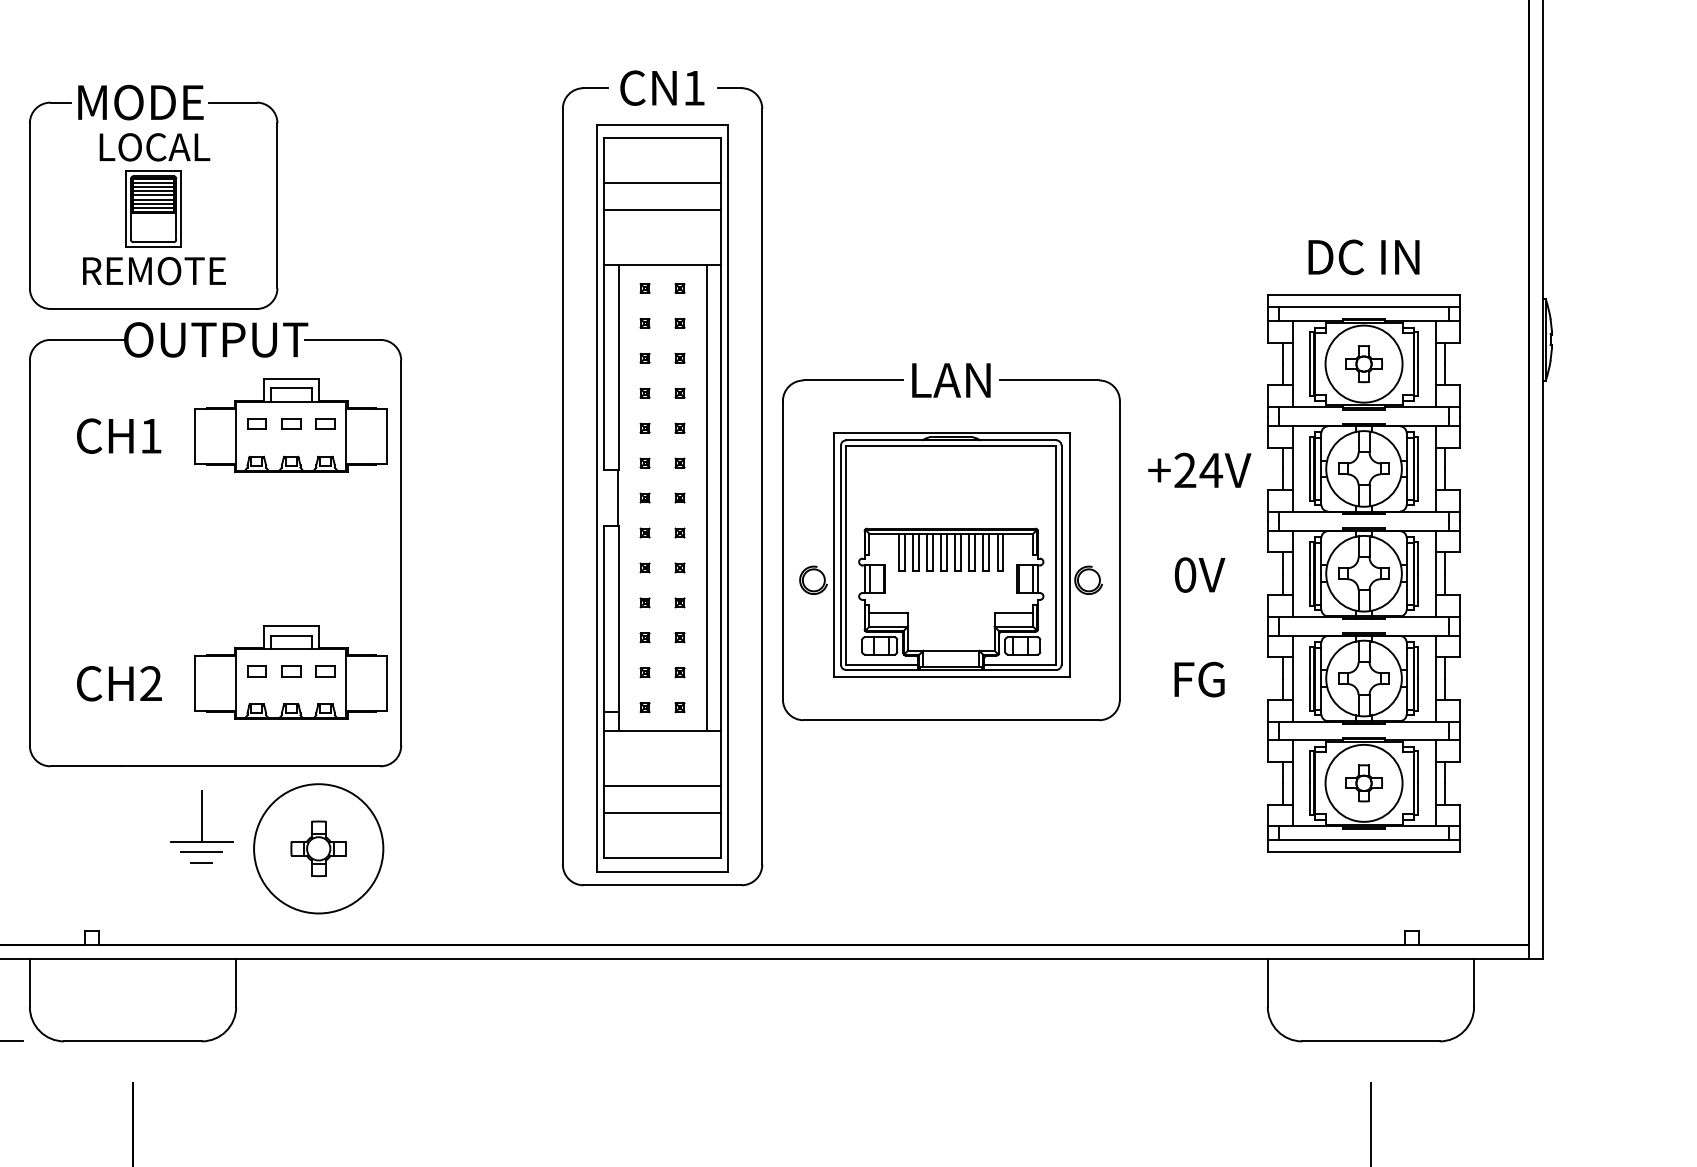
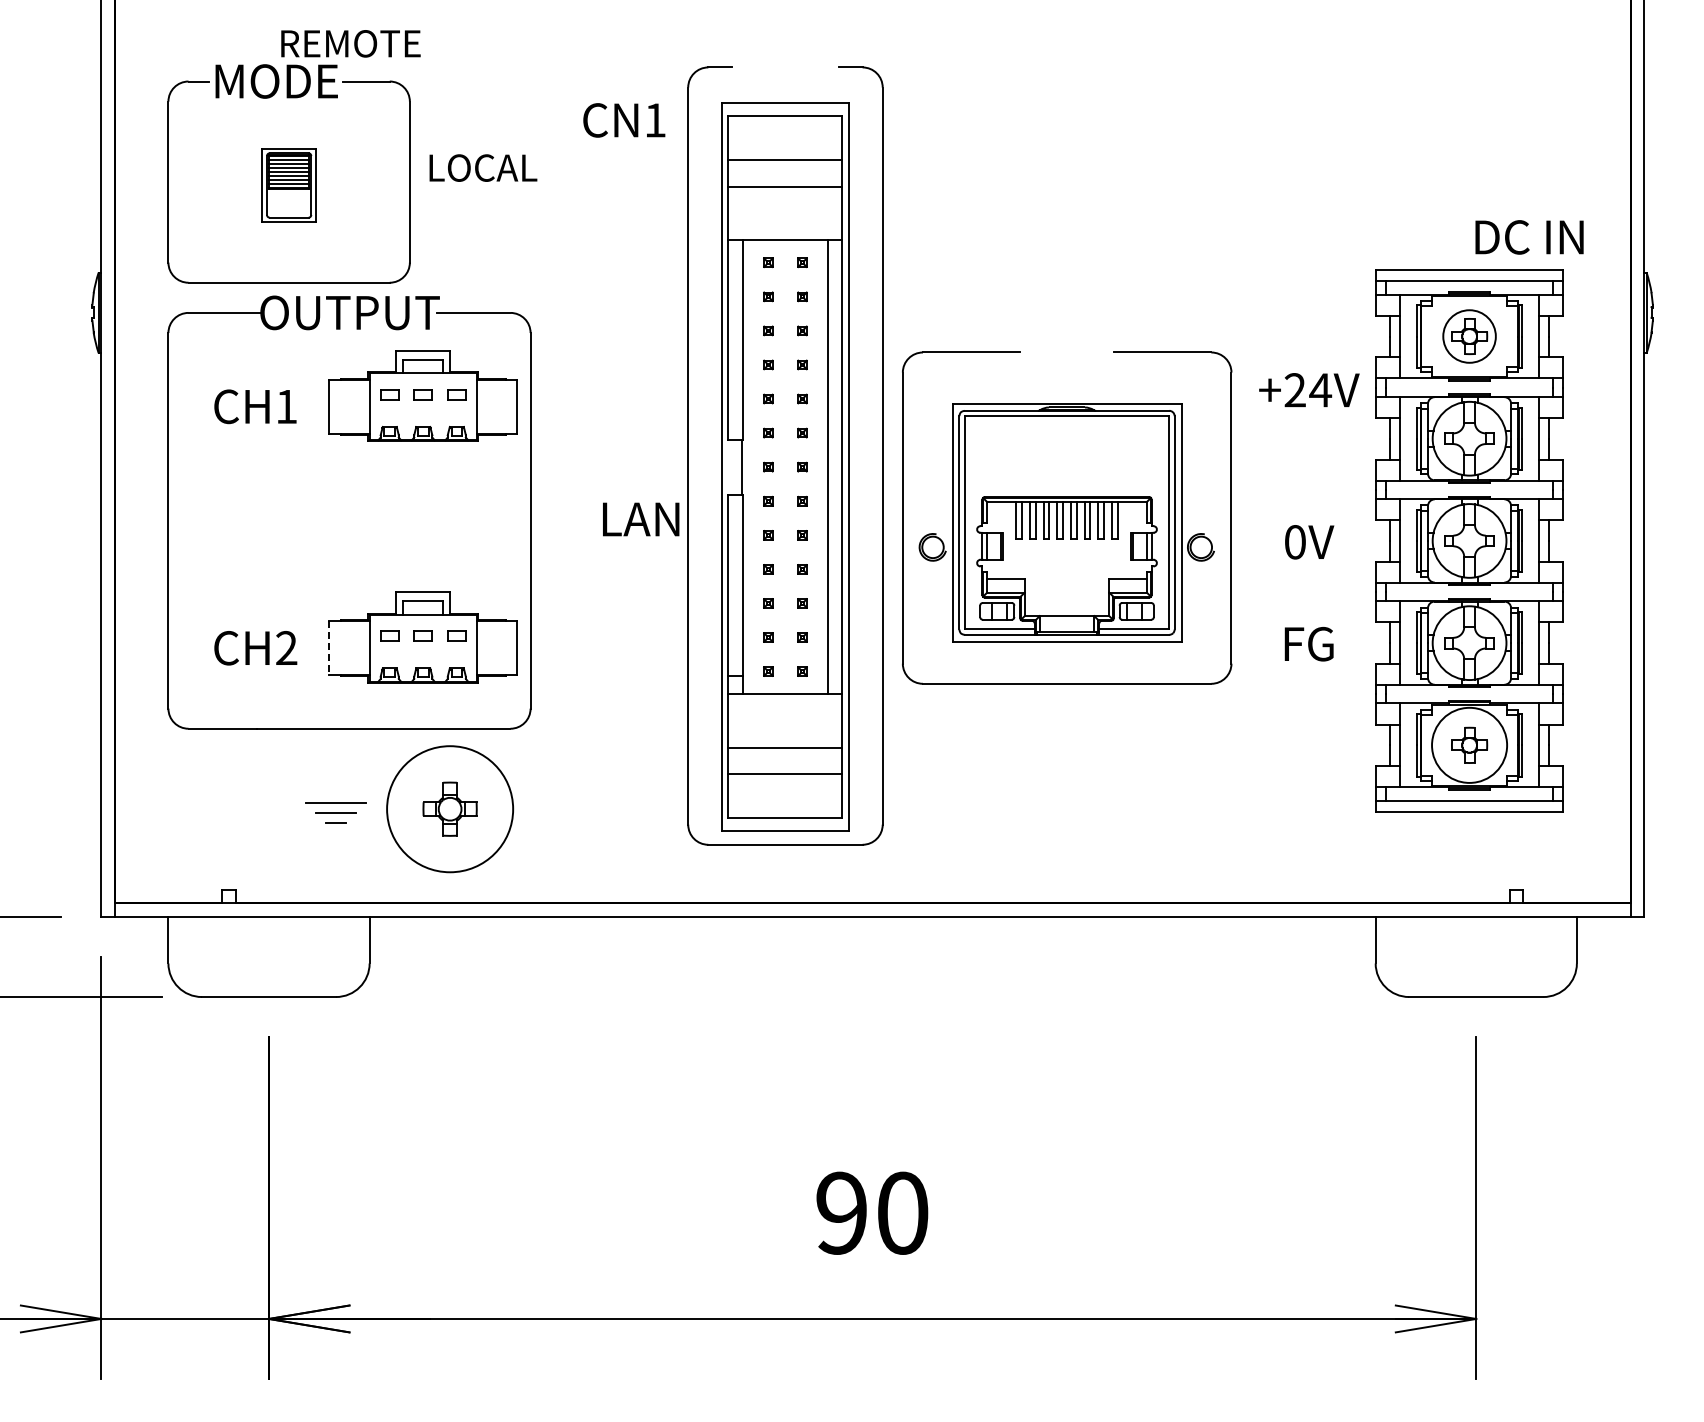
text: (662, 88) -> (624, 120), moved
text: (155, 146) -> (483, 167), moved
text: (1363, 257) -> (1529, 237), moved
text: (154, 270) -> (350, 43), moved
circle: (1363, 364) -> (1469, 336), size x0.7
text: (951, 380) -> (641, 519), moved
text: (1199, 469) -> (1309, 389), moved
line: (195, 684) -> (329, 648), solid -> dashed
line: (202, 816) -> (336, 777), removed

